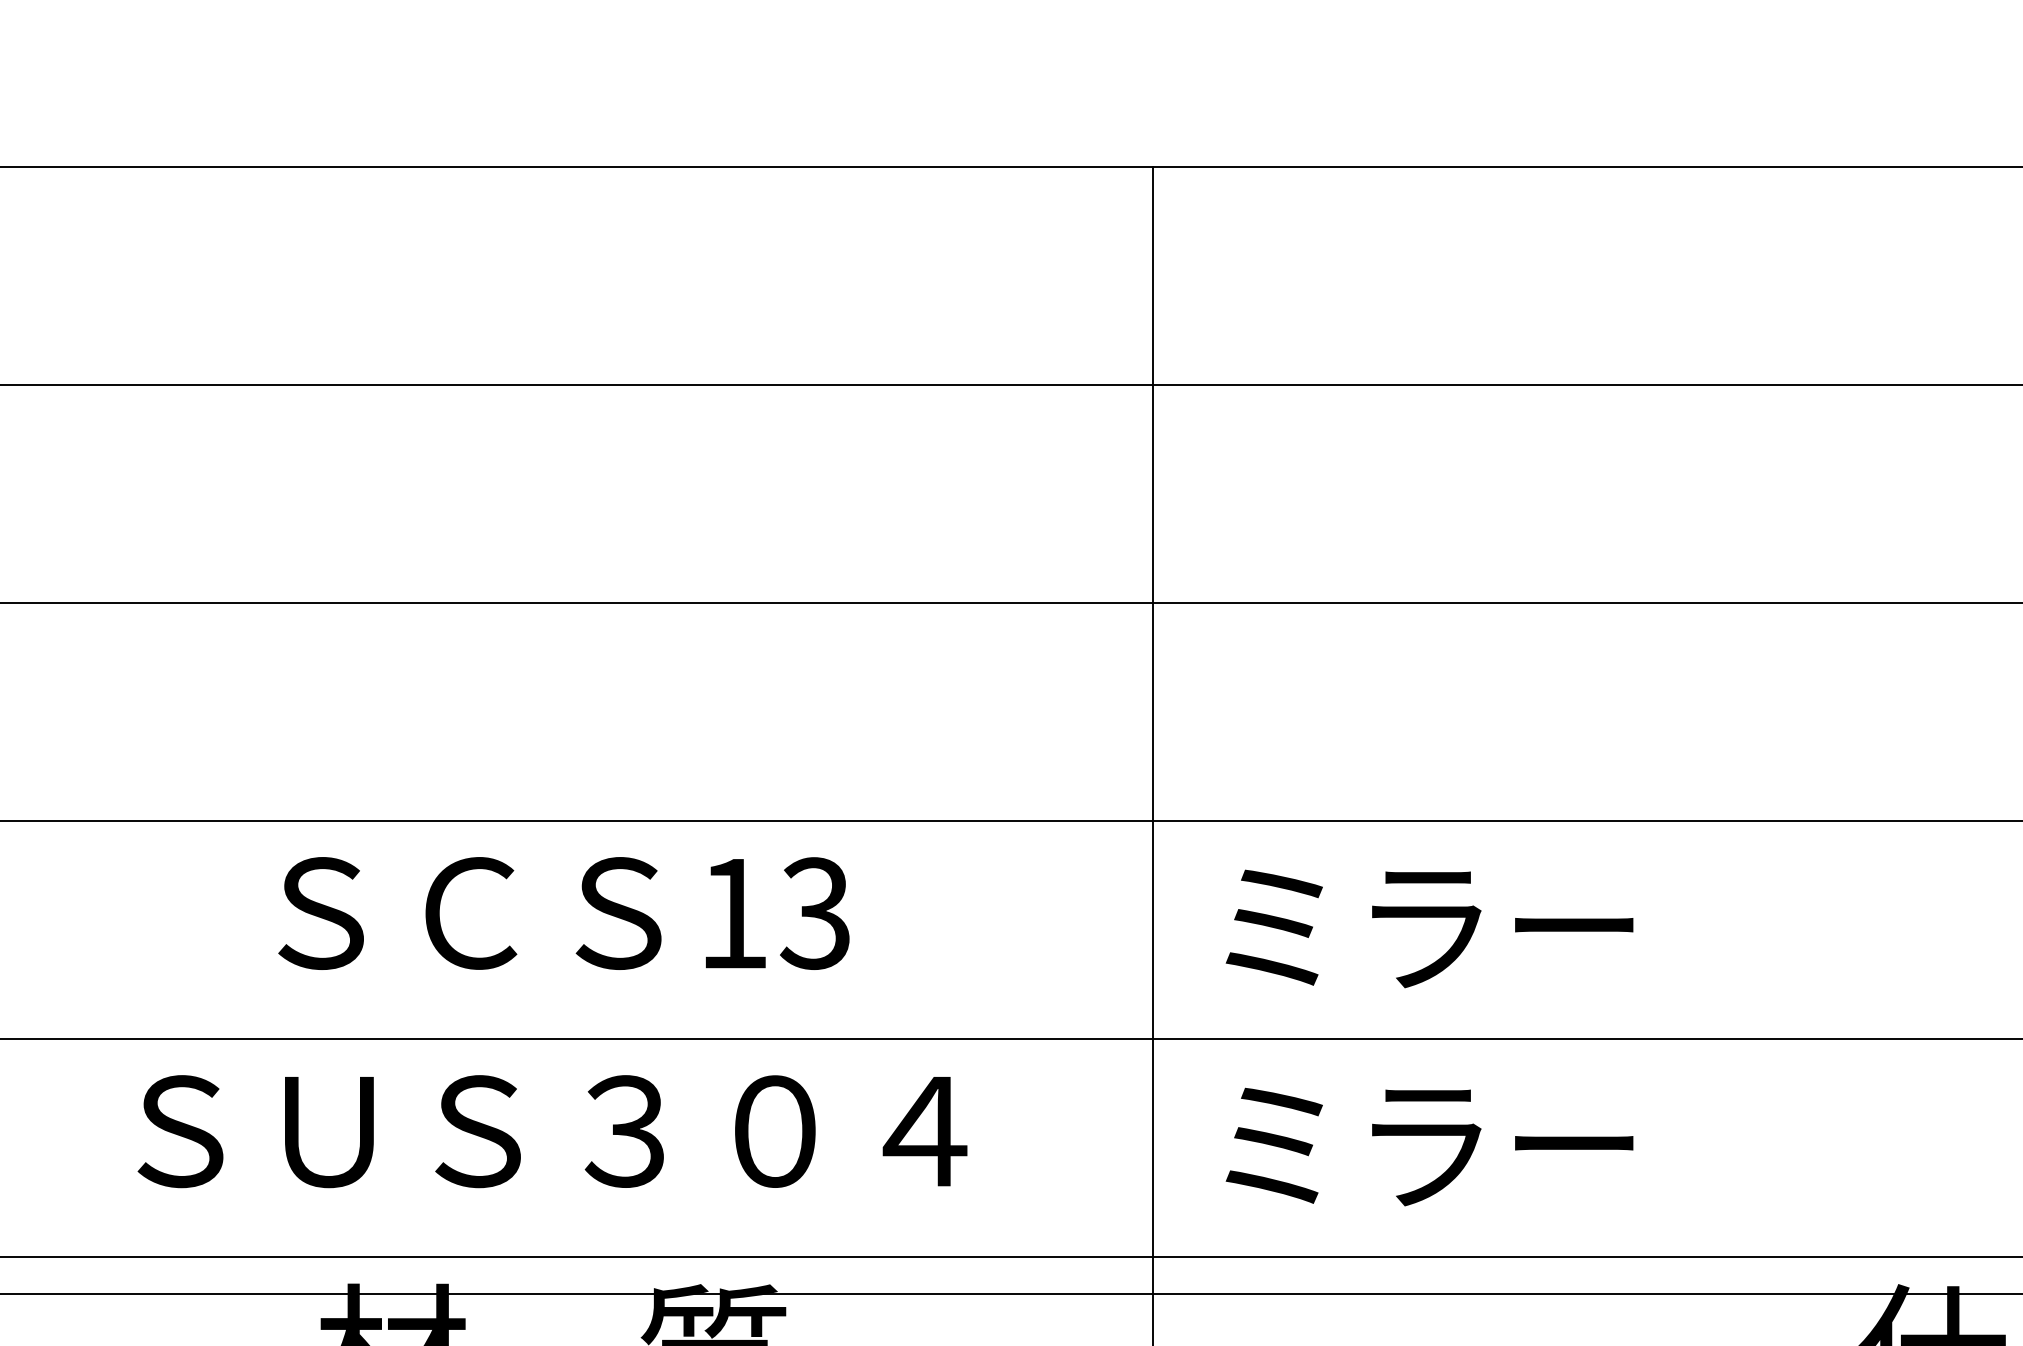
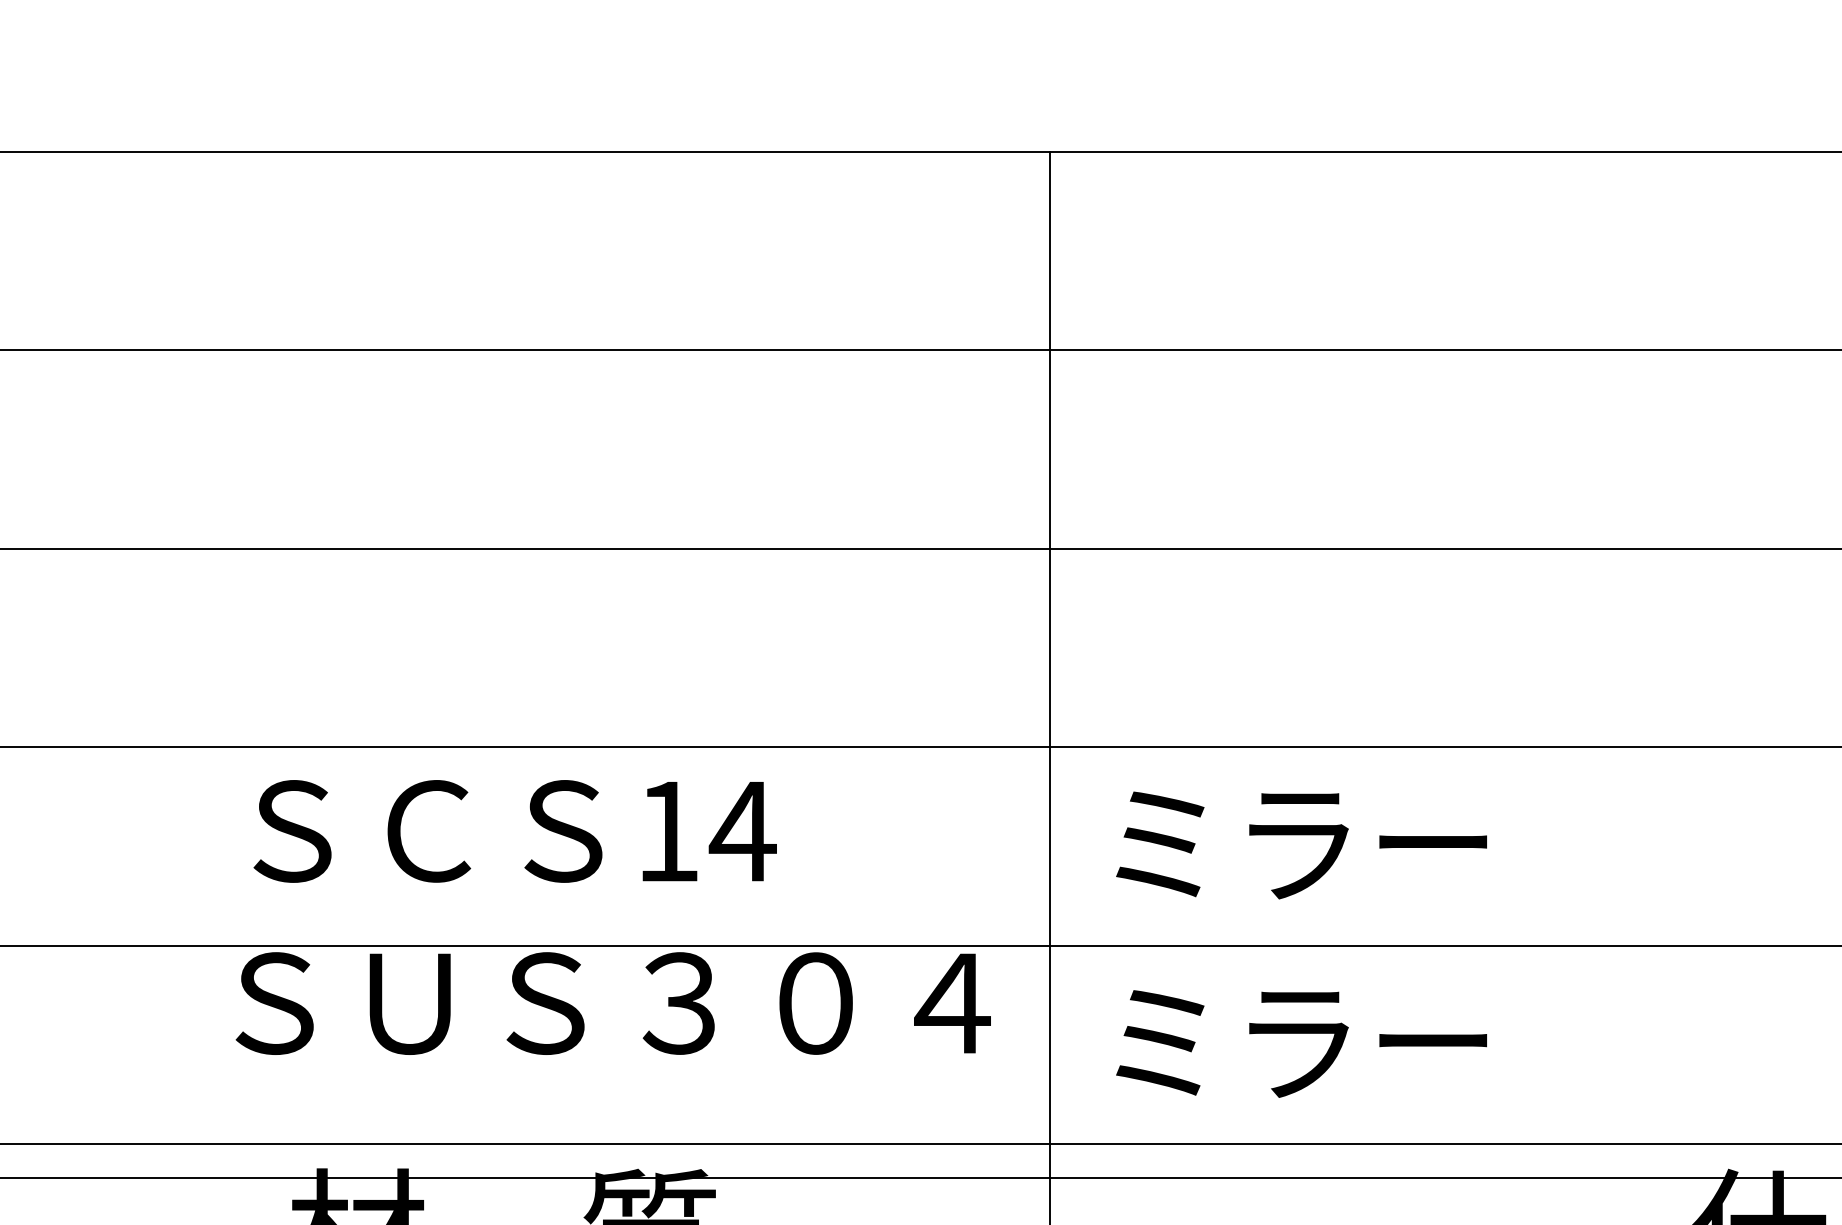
text: (815, 913) -> (742, 831), 13 -> 14
text: (552, 1131) -> (613, 1003), moved

